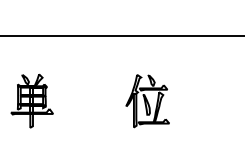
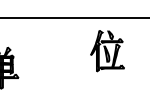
part: (147, 101) -> (107, 51), moved

